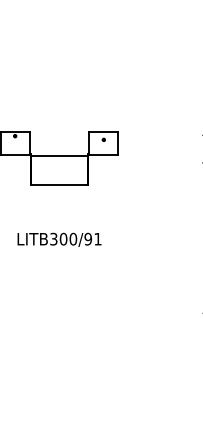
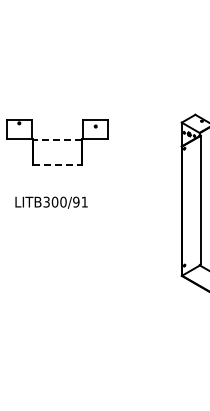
line: (59, 156) -> (57, 140), solid -> dashed
line: (60, 185) -> (58, 165), solid -> dashed
text: (59, 239) -> (51, 202), moved

